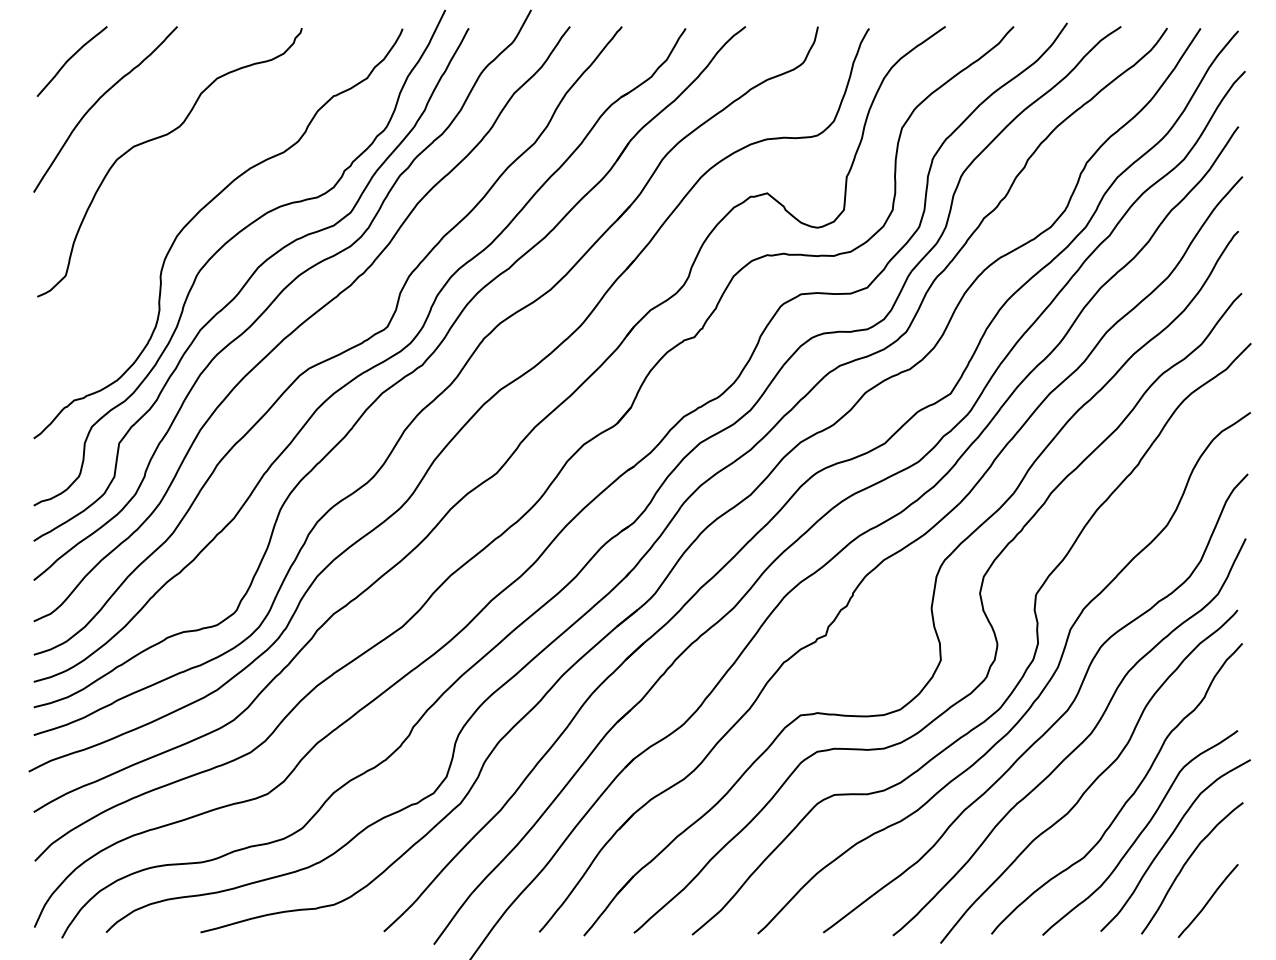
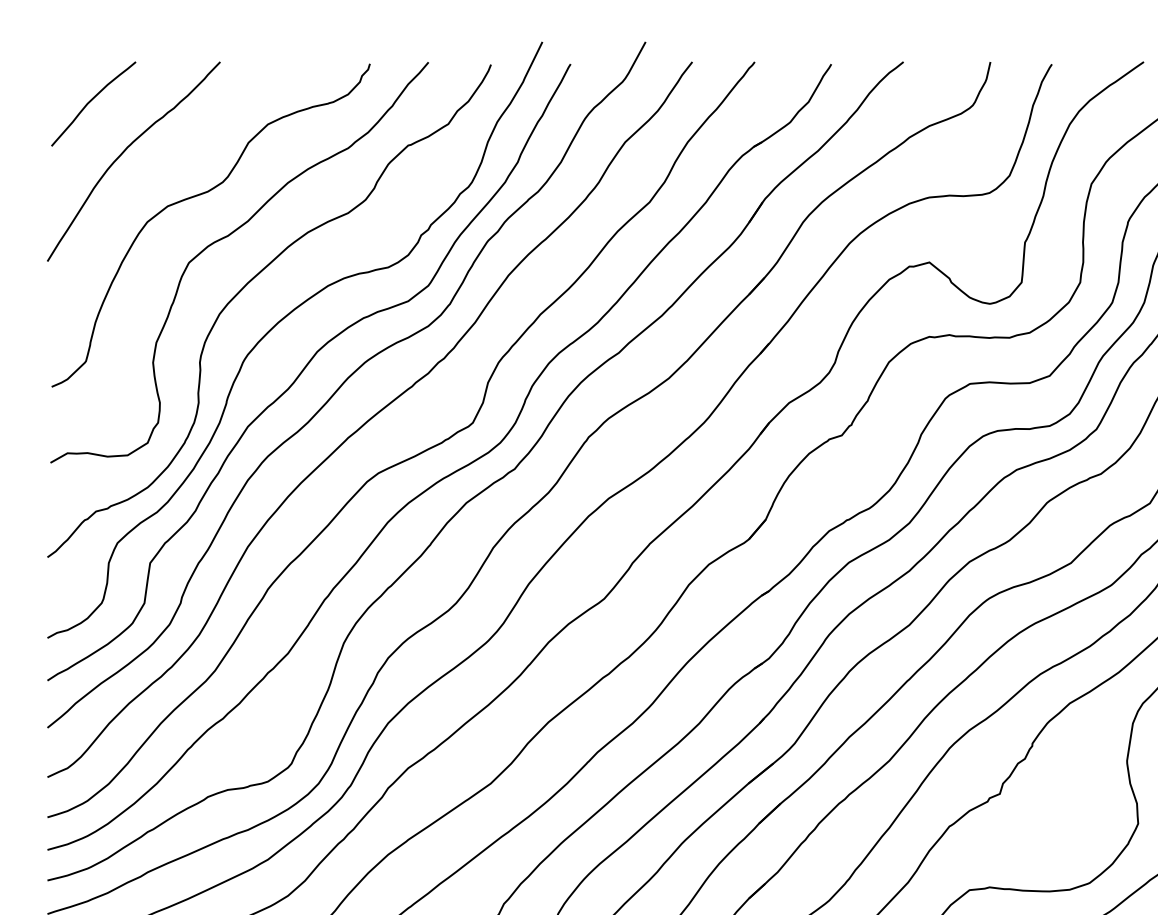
curve: (183, 172) -> (227, 237), added

